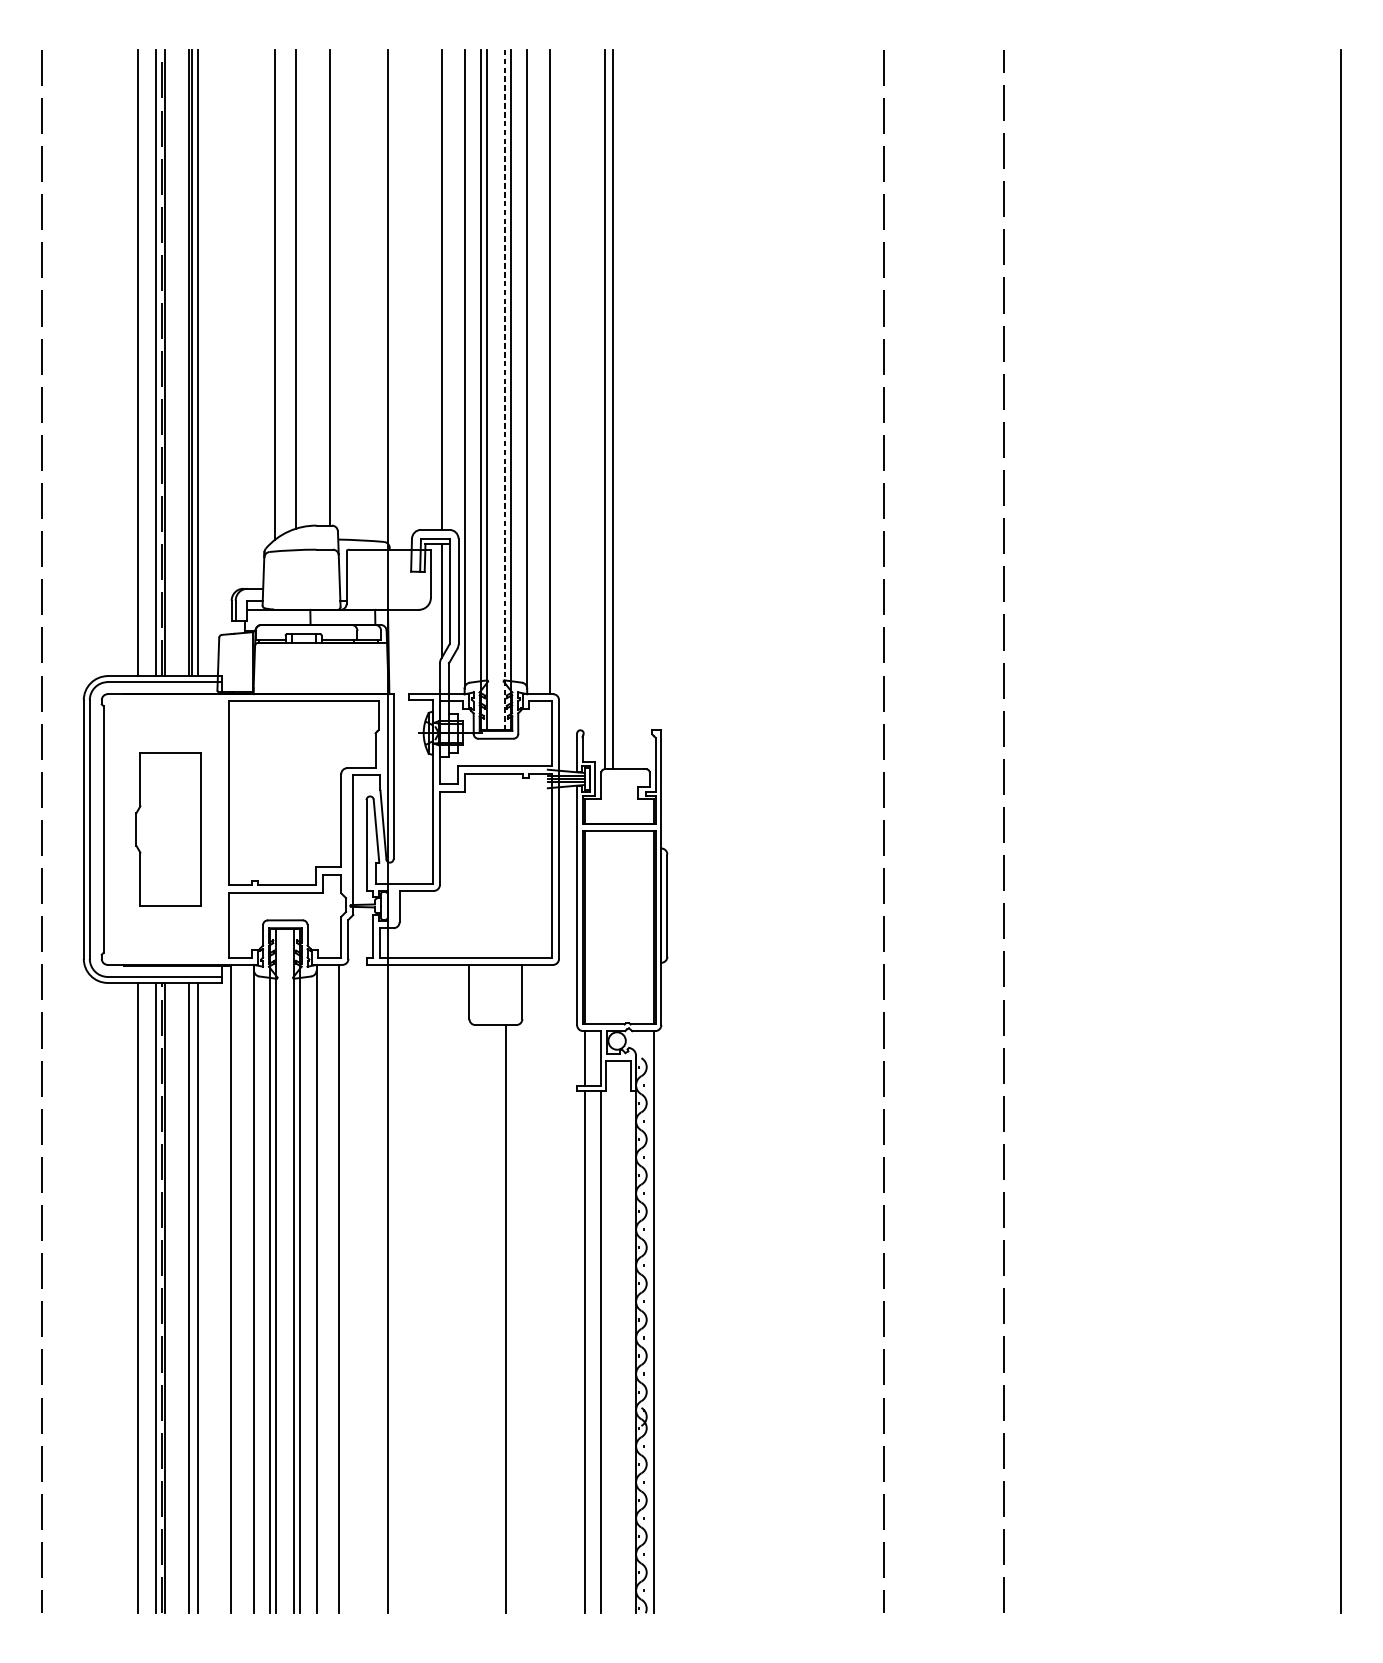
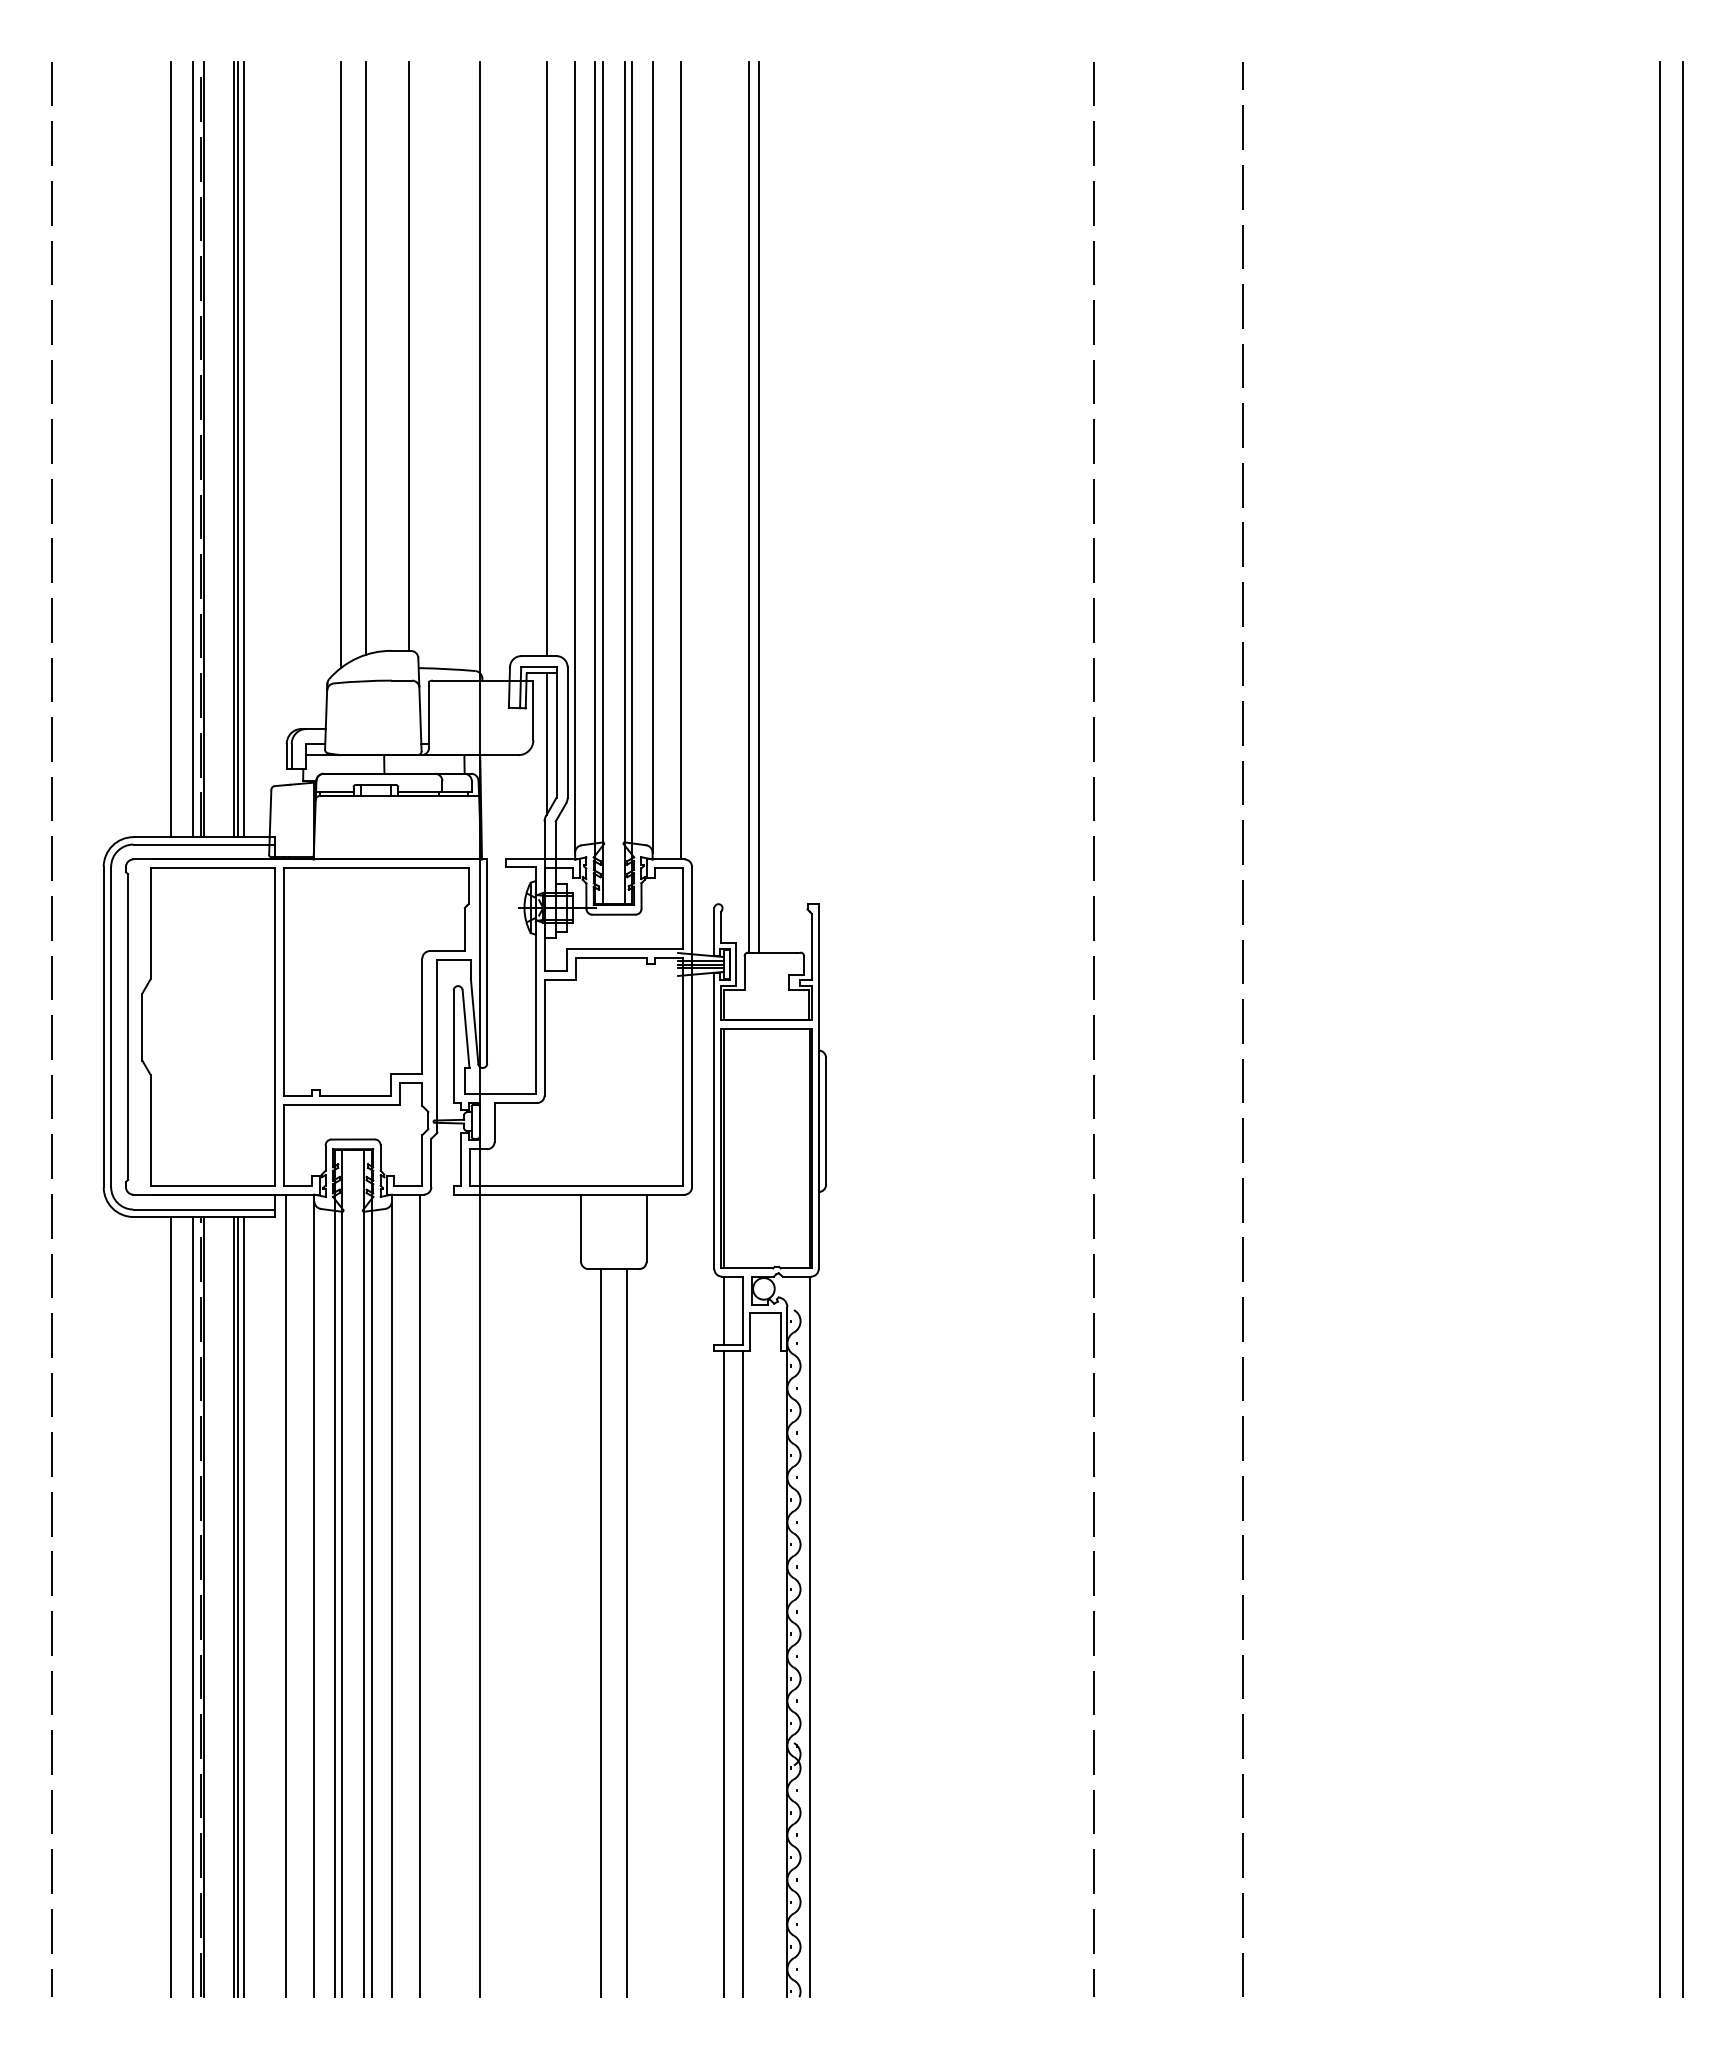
line: (505, 390) -> (625, 483), dashed -> solid
part: (168, 829) -> (208, 1026), size x1.67
line: (1359, 831) -> (1682, 1029), added
line: (191, 1298) -> (237, 1607), added
line: (485, 1319) -> (601, 1633), added

